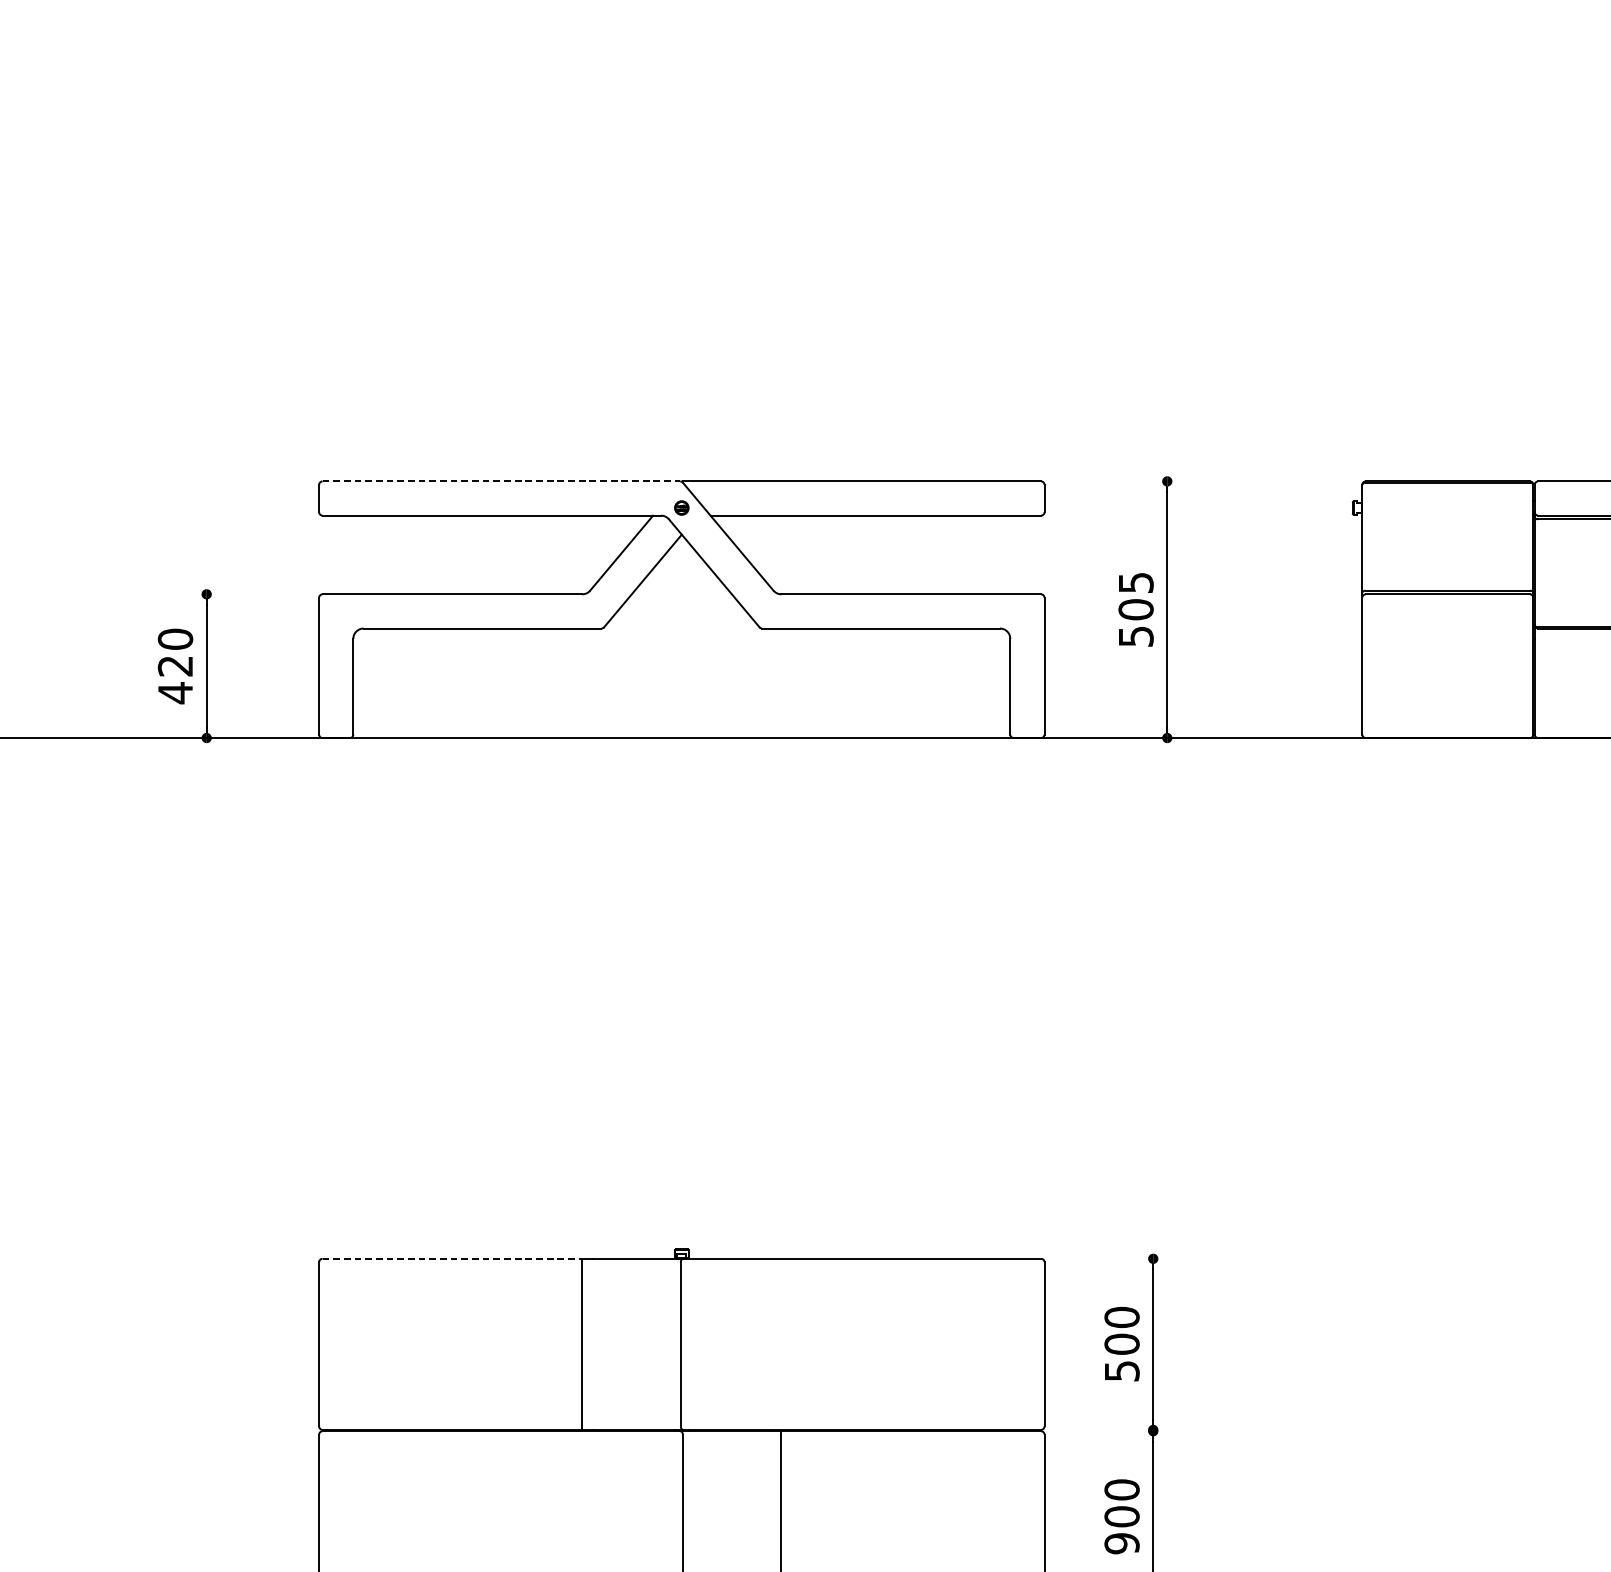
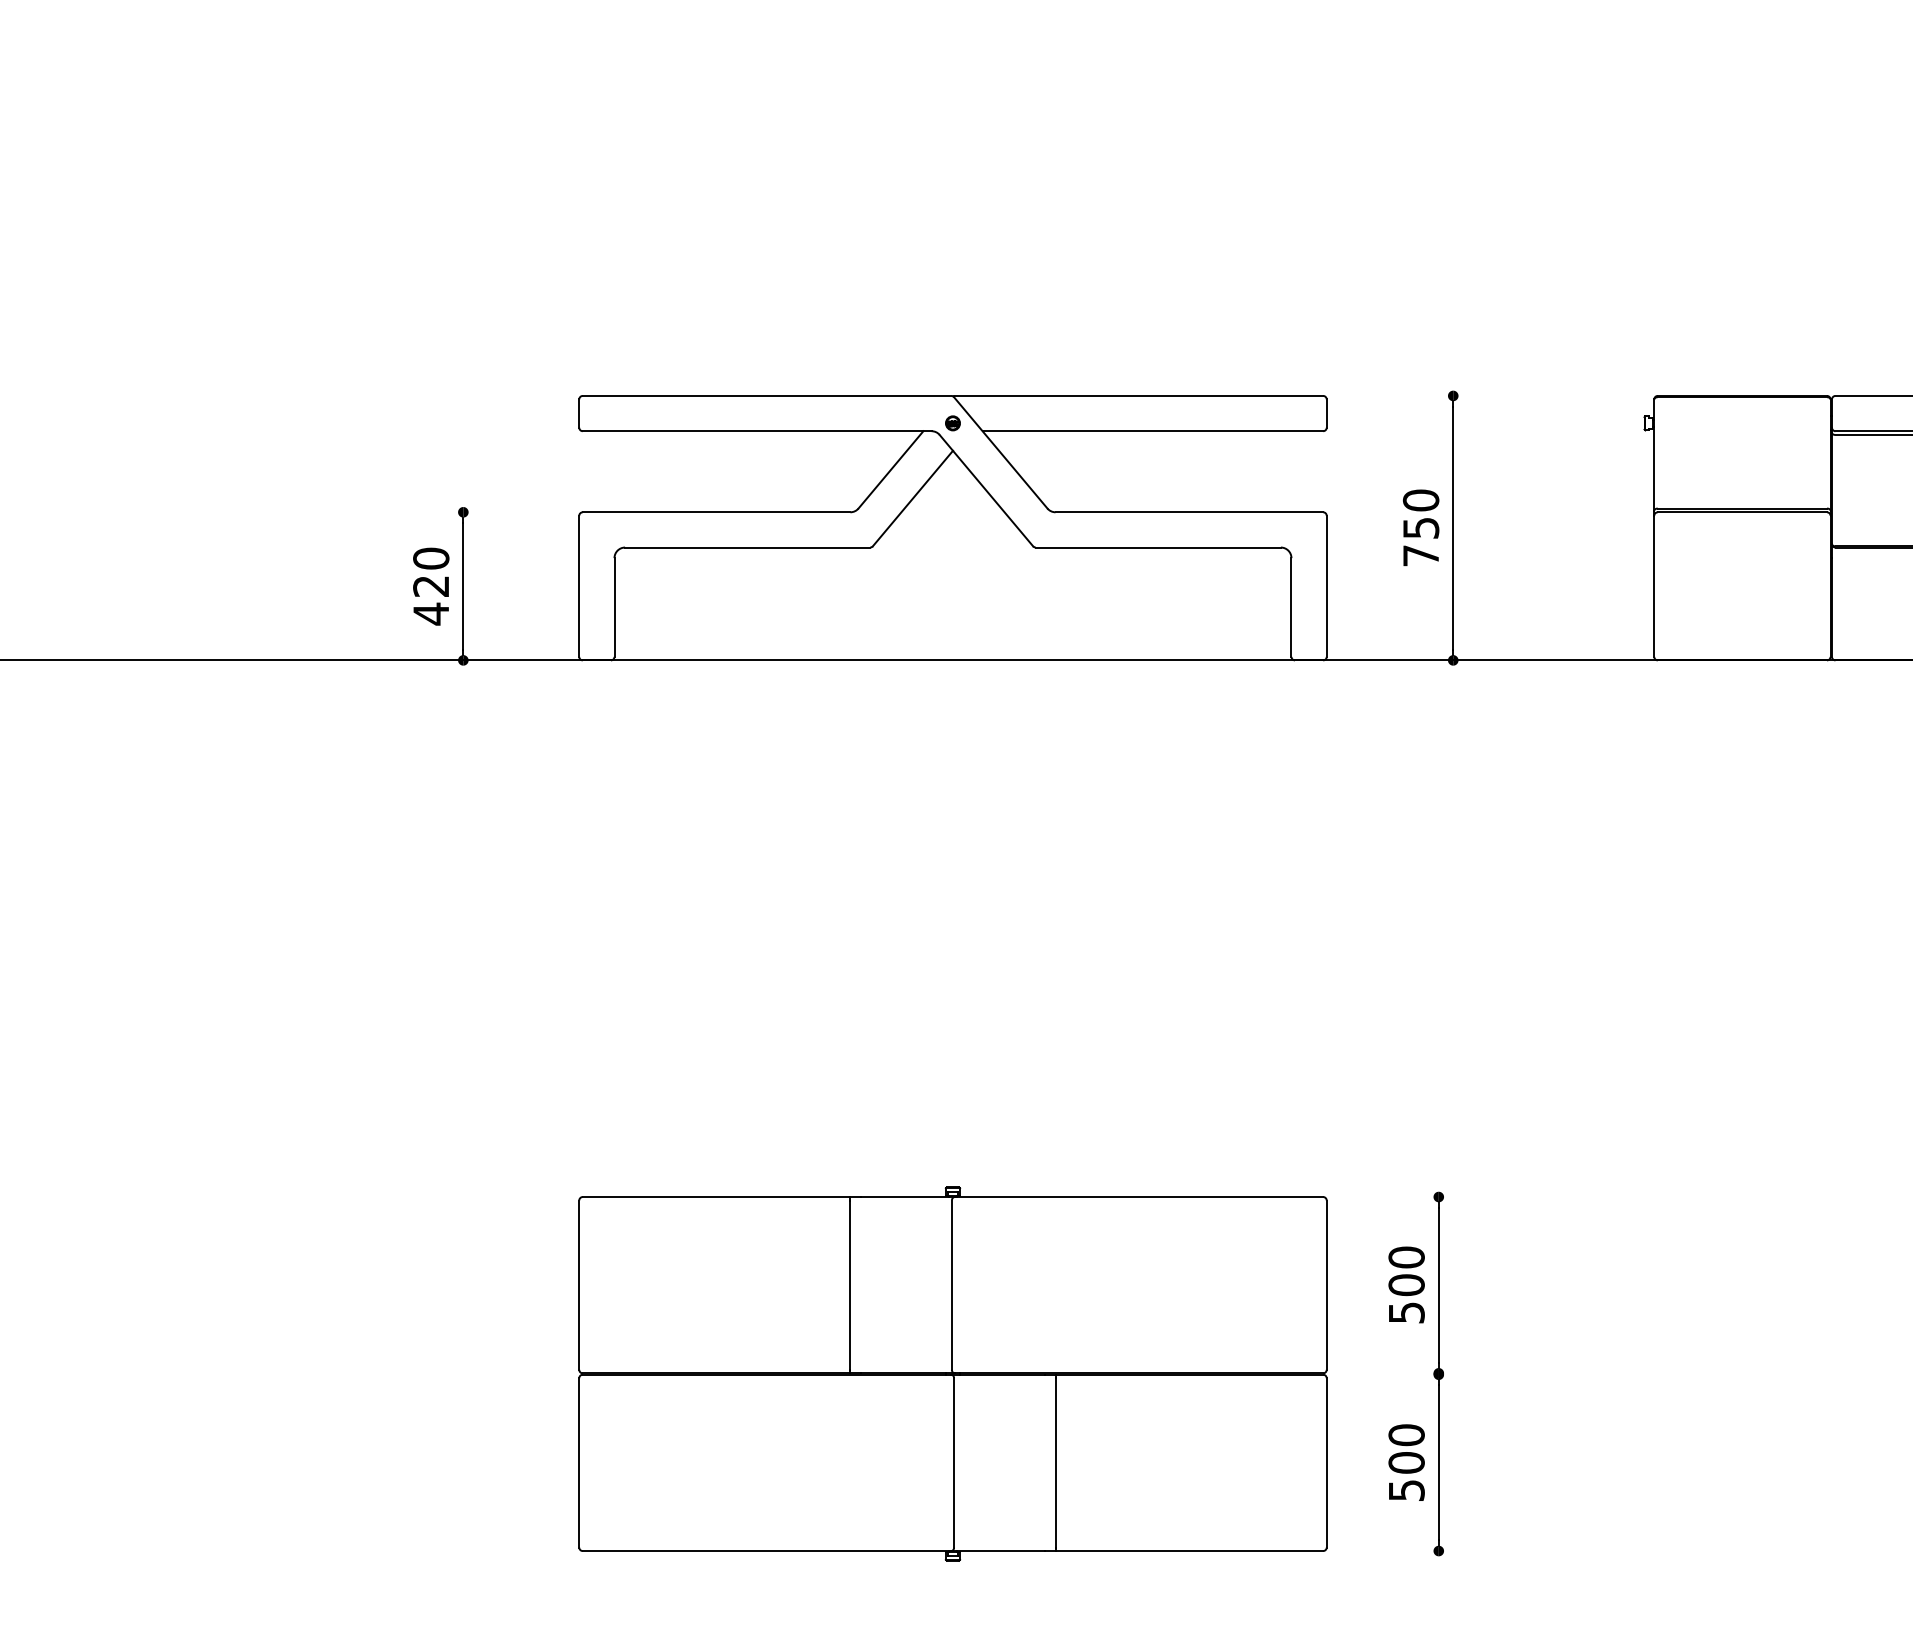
line: (501, 480) -> (767, 395), dashed -> solid
text: (1135, 609) -> (1420, 527), 505 -> 750
line: (452, 1259) -> (716, 1197), dashed -> solid
text: (1121, 1543) -> (1406, 1490), 900 -> 500

